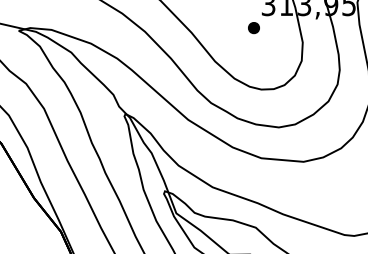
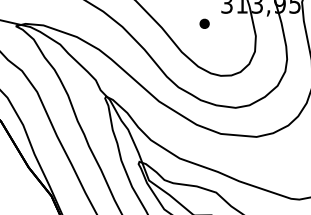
part: (253, 27) -> (204, 23), moved

